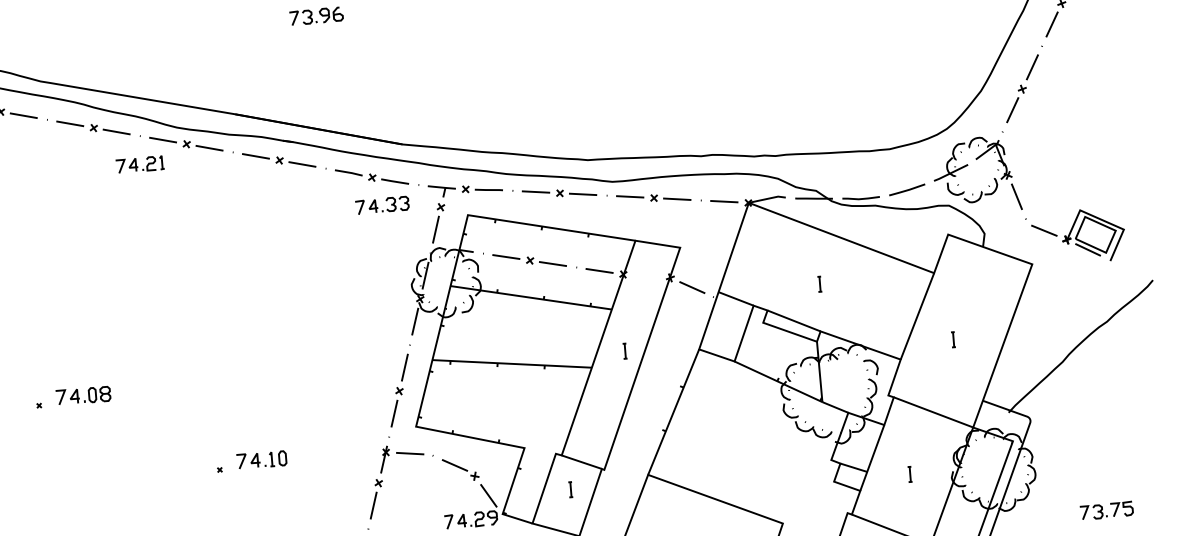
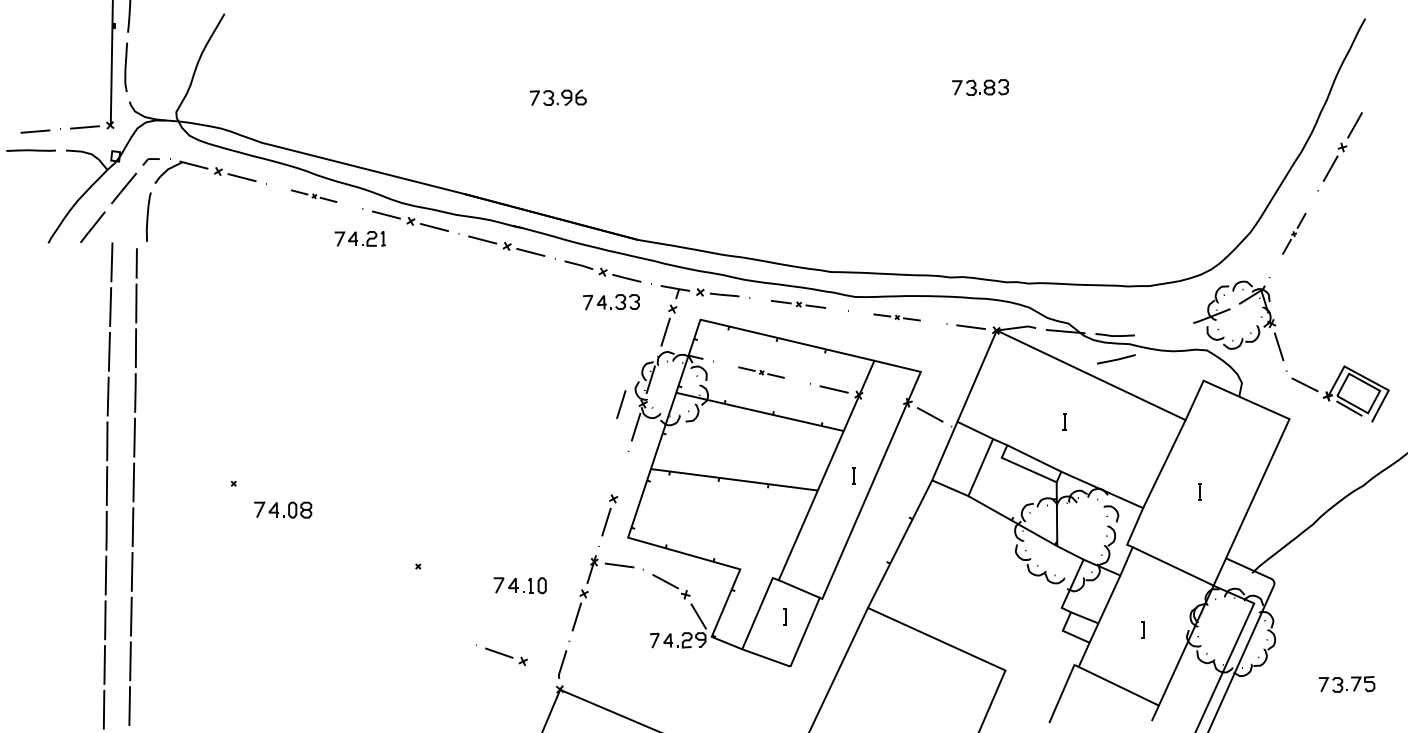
part: (1022, 88) -> (1294, 233), size x0.6
part: (92, 127) -> (313, 195), size x0.6
line: (907, 190) -> (1116, 359), moved
part: (559, 193) -> (798, 304), size x0.7
part: (653, 198) -> (896, 317), size x0.6
part: (529, 260) -> (761, 372), size x0.6
line: (405, 367) -> (621, 404), moved
part: (83, 395) -> (283, 509), moved
part: (261, 459) -> (519, 585), moved

